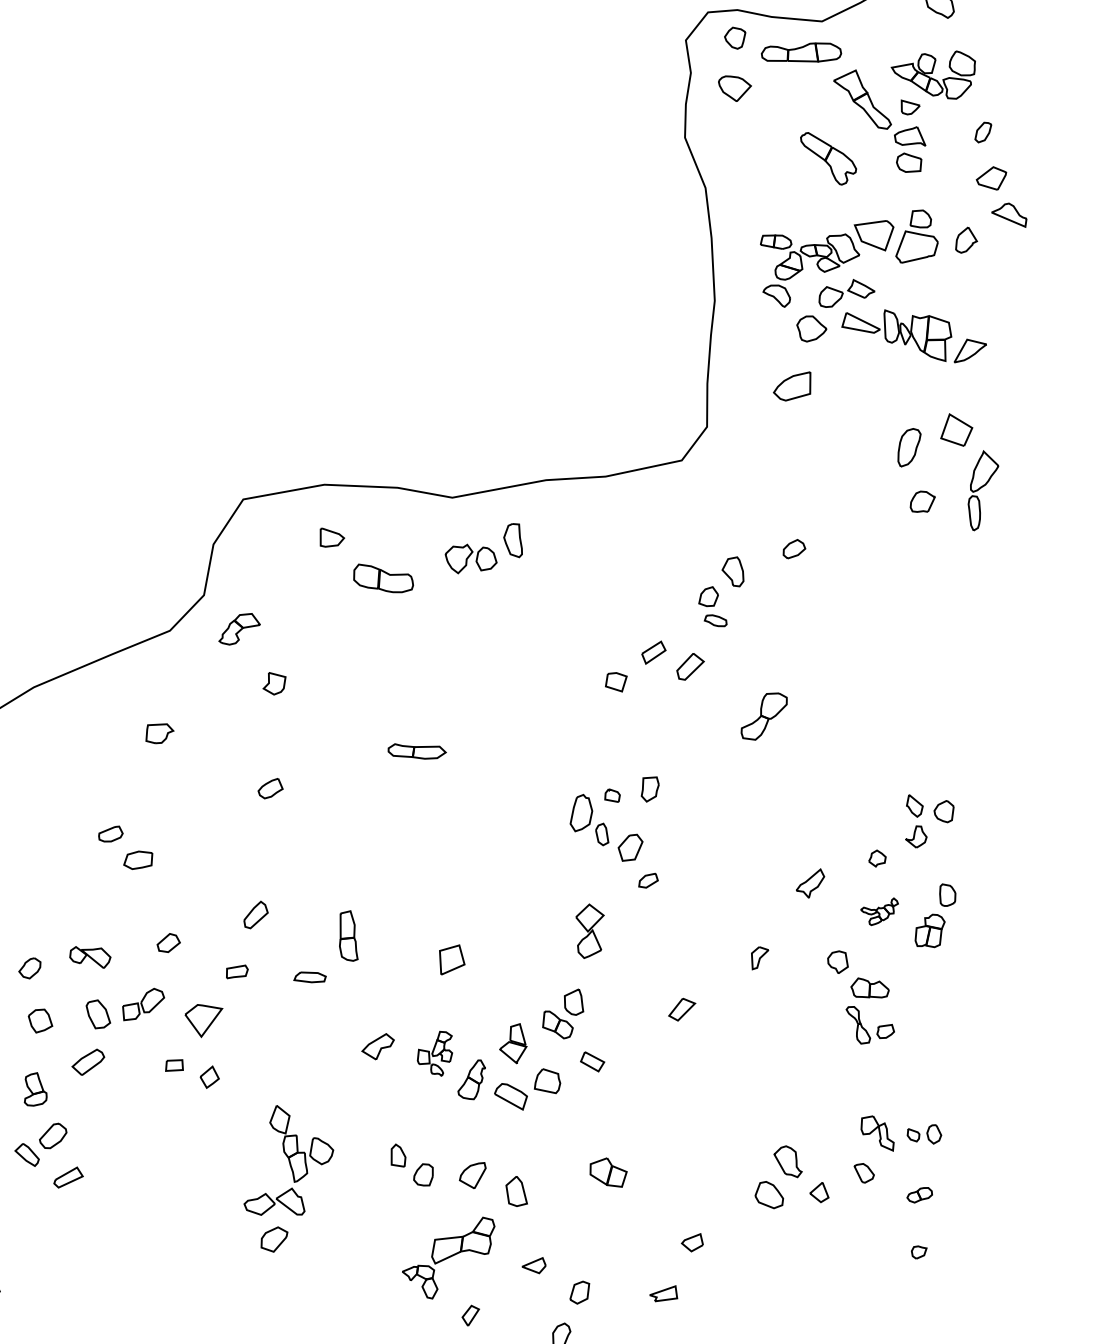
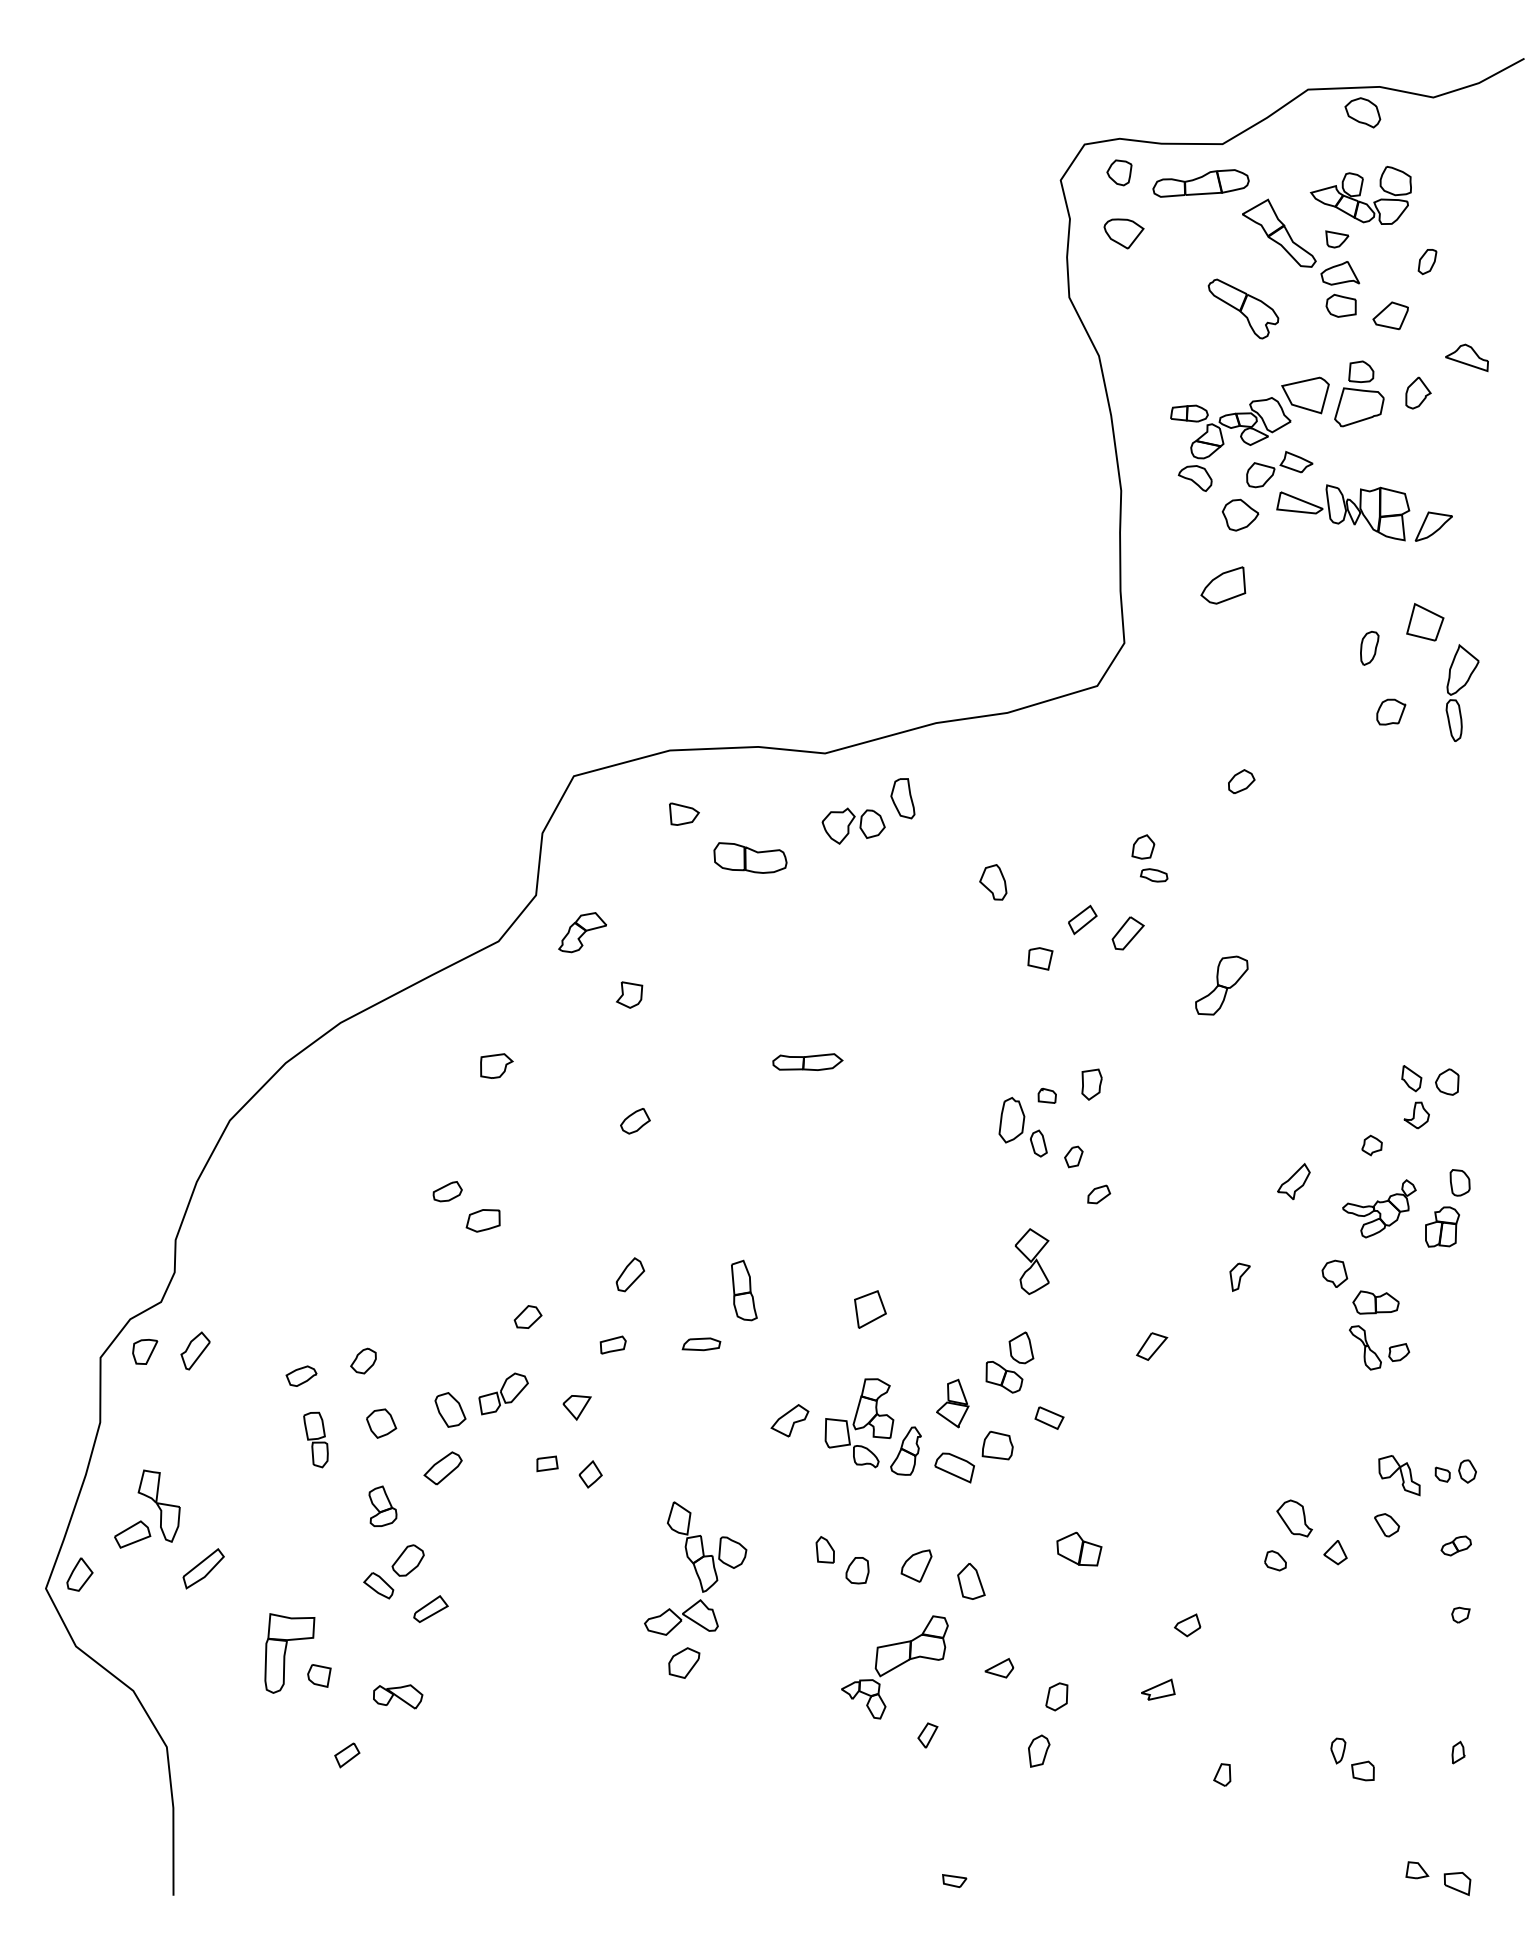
part: (991, 177) -> (1390, 315), moved
part: (909, 447) -> (1369, 648), size x0.71
part: (733, 571) -> (993, 882), moved
part: (630, 847) -> (1073, 1156), size x0.62
part: (879, 911) -> (1379, 1208), size x1.67
part: (90, 956) -> (398, 1696), moved
part: (202, 1021) -> (576, 1407), size x0.62
part: (435, 1053) -> (859, 1423), size x1.67
part: (769, 1194) -> (1275, 1560), size x0.62

